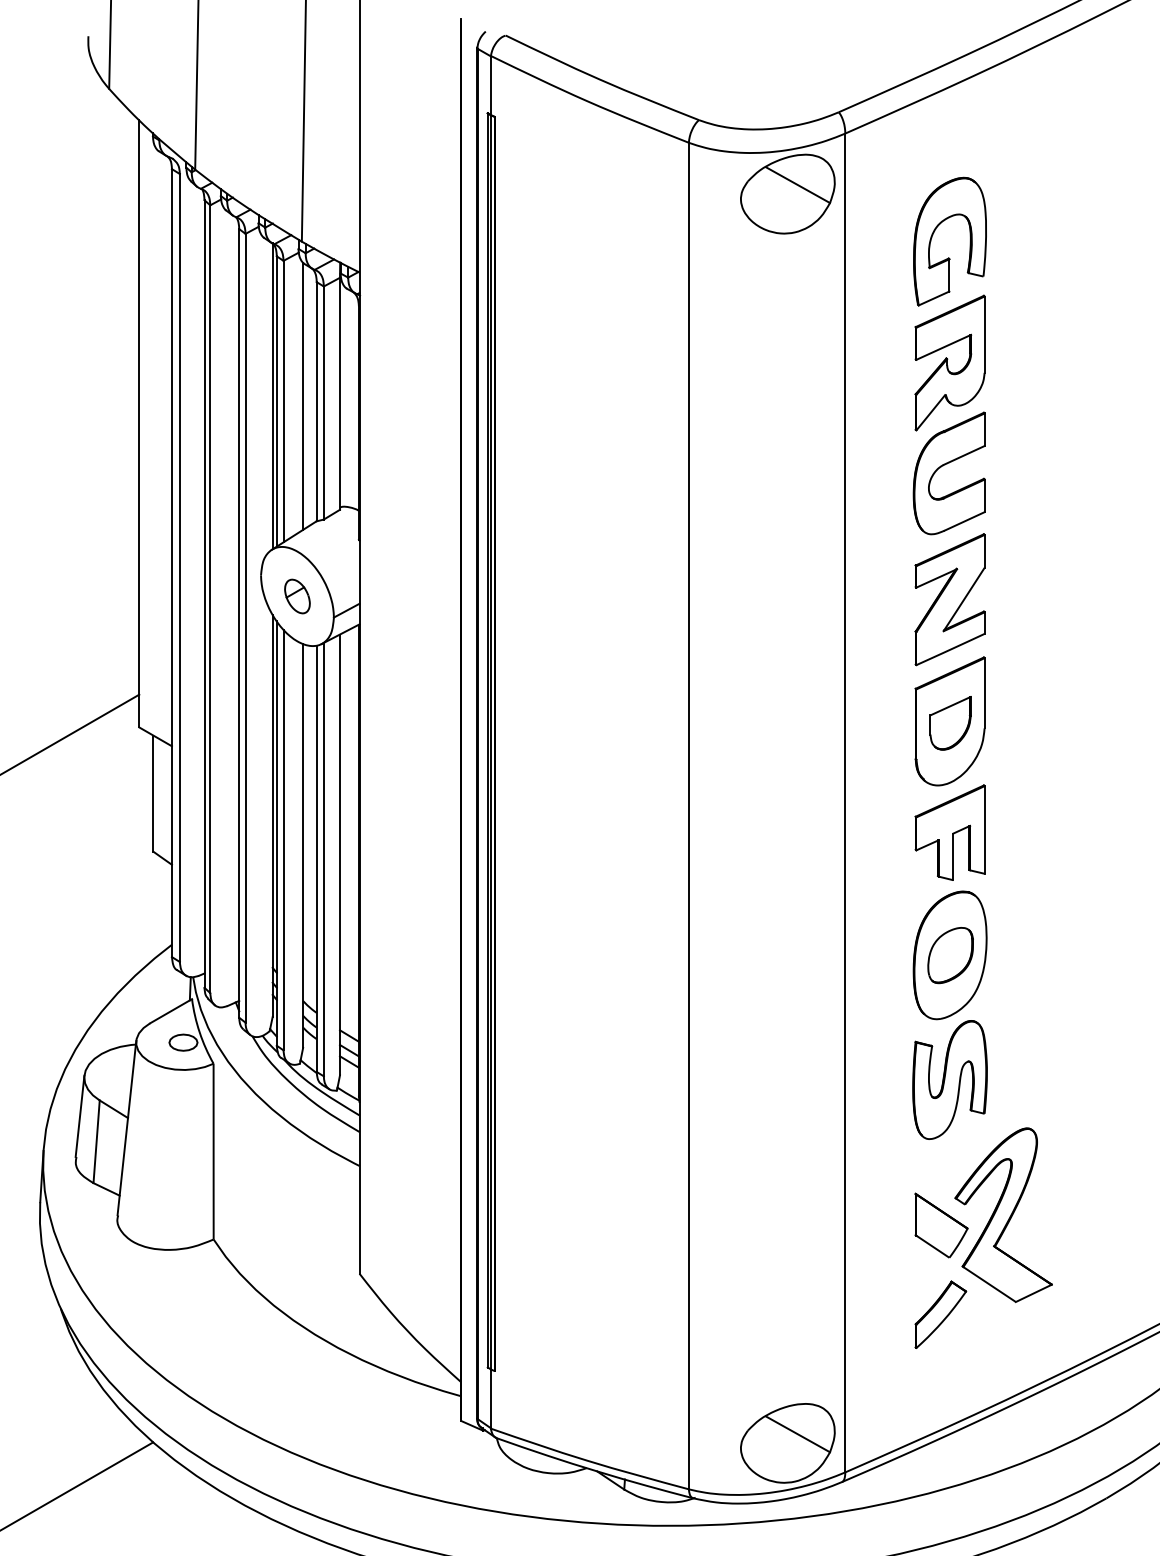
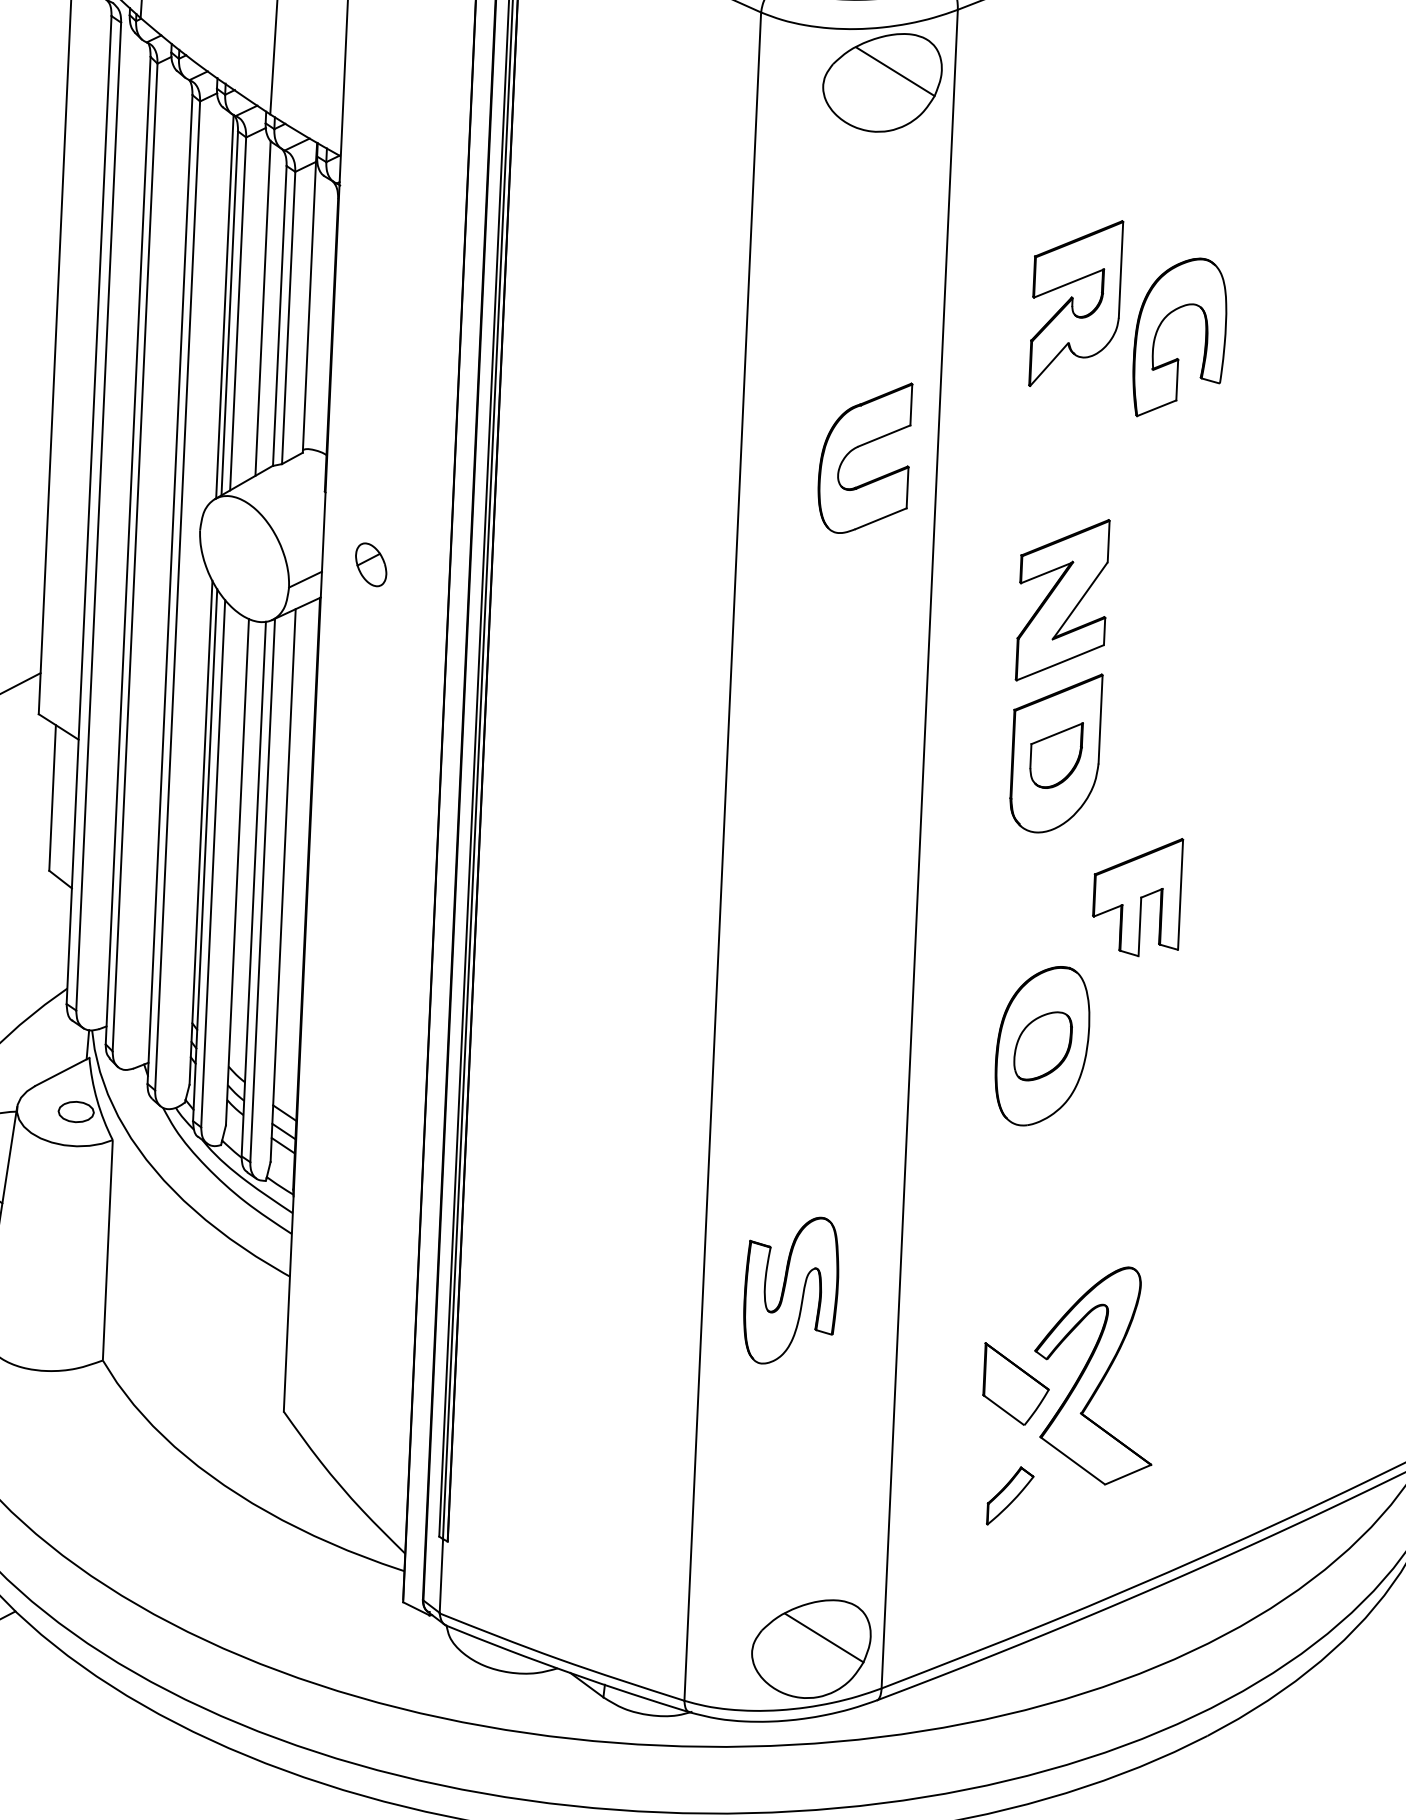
part: (949, 257) -> (1178, 357), moved
part: (945, 465) -> (860, 447), moved
part: (297, 596) -> (371, 564), moved
part: (949, 832) -> (1136, 896), moved
part: (949, 1079) -> (790, 1289), moved
part: (940, 1314) -> (1009, 1495), size x0.7

